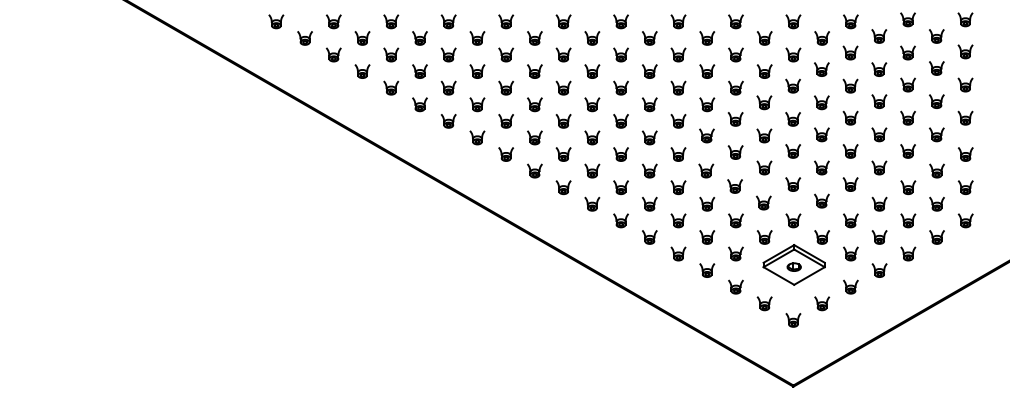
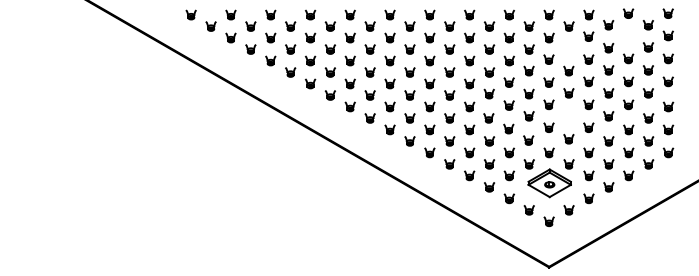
part: (907, 52) -> (628, 36), removed
part: (821, 68) -> (568, 47), removed
part: (821, 168) -> (568, 116), removed

